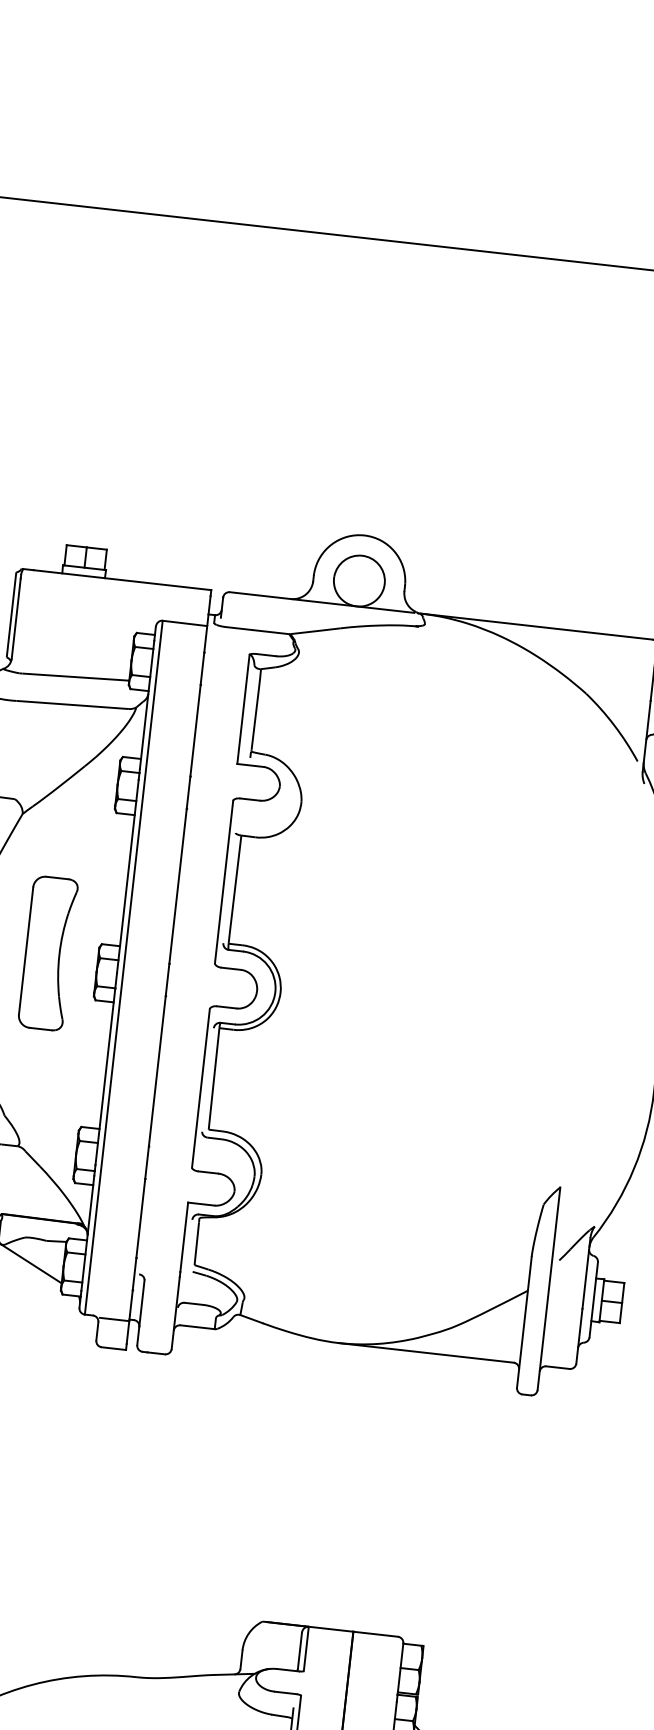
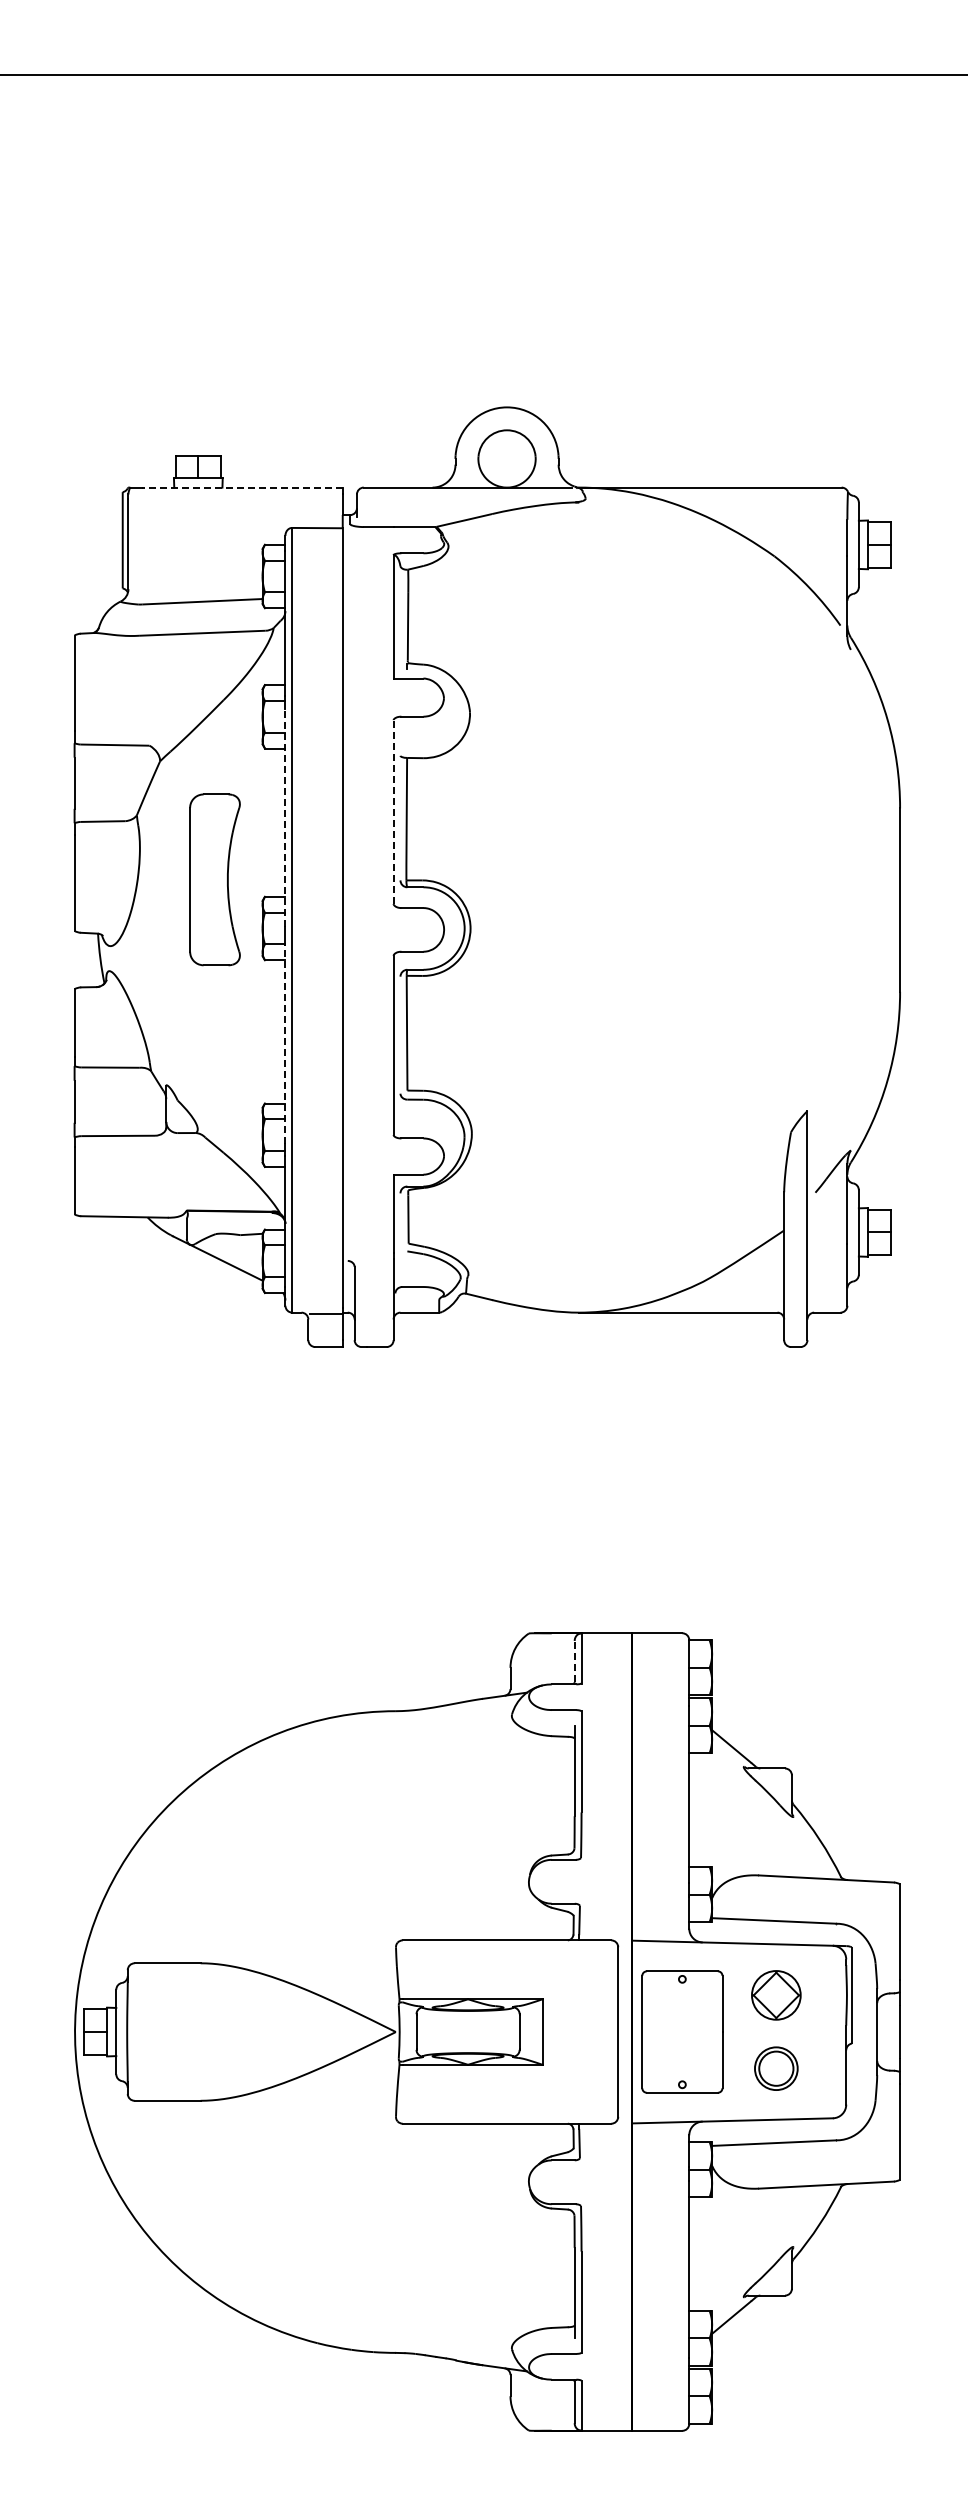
line: (121, 579) -> (241, 487), solid -> dashed
line: (127, 876) -> (285, 817), solid -> dashed
line: (223, 882) -> (393, 812), solid -> dashed
part: (47, 953) -> (214, 879), moved
line: (105, 1076) -> (285, 1044), solid -> dashed
line: (299, 1651) -> (574, 1661), solid -> dashed

